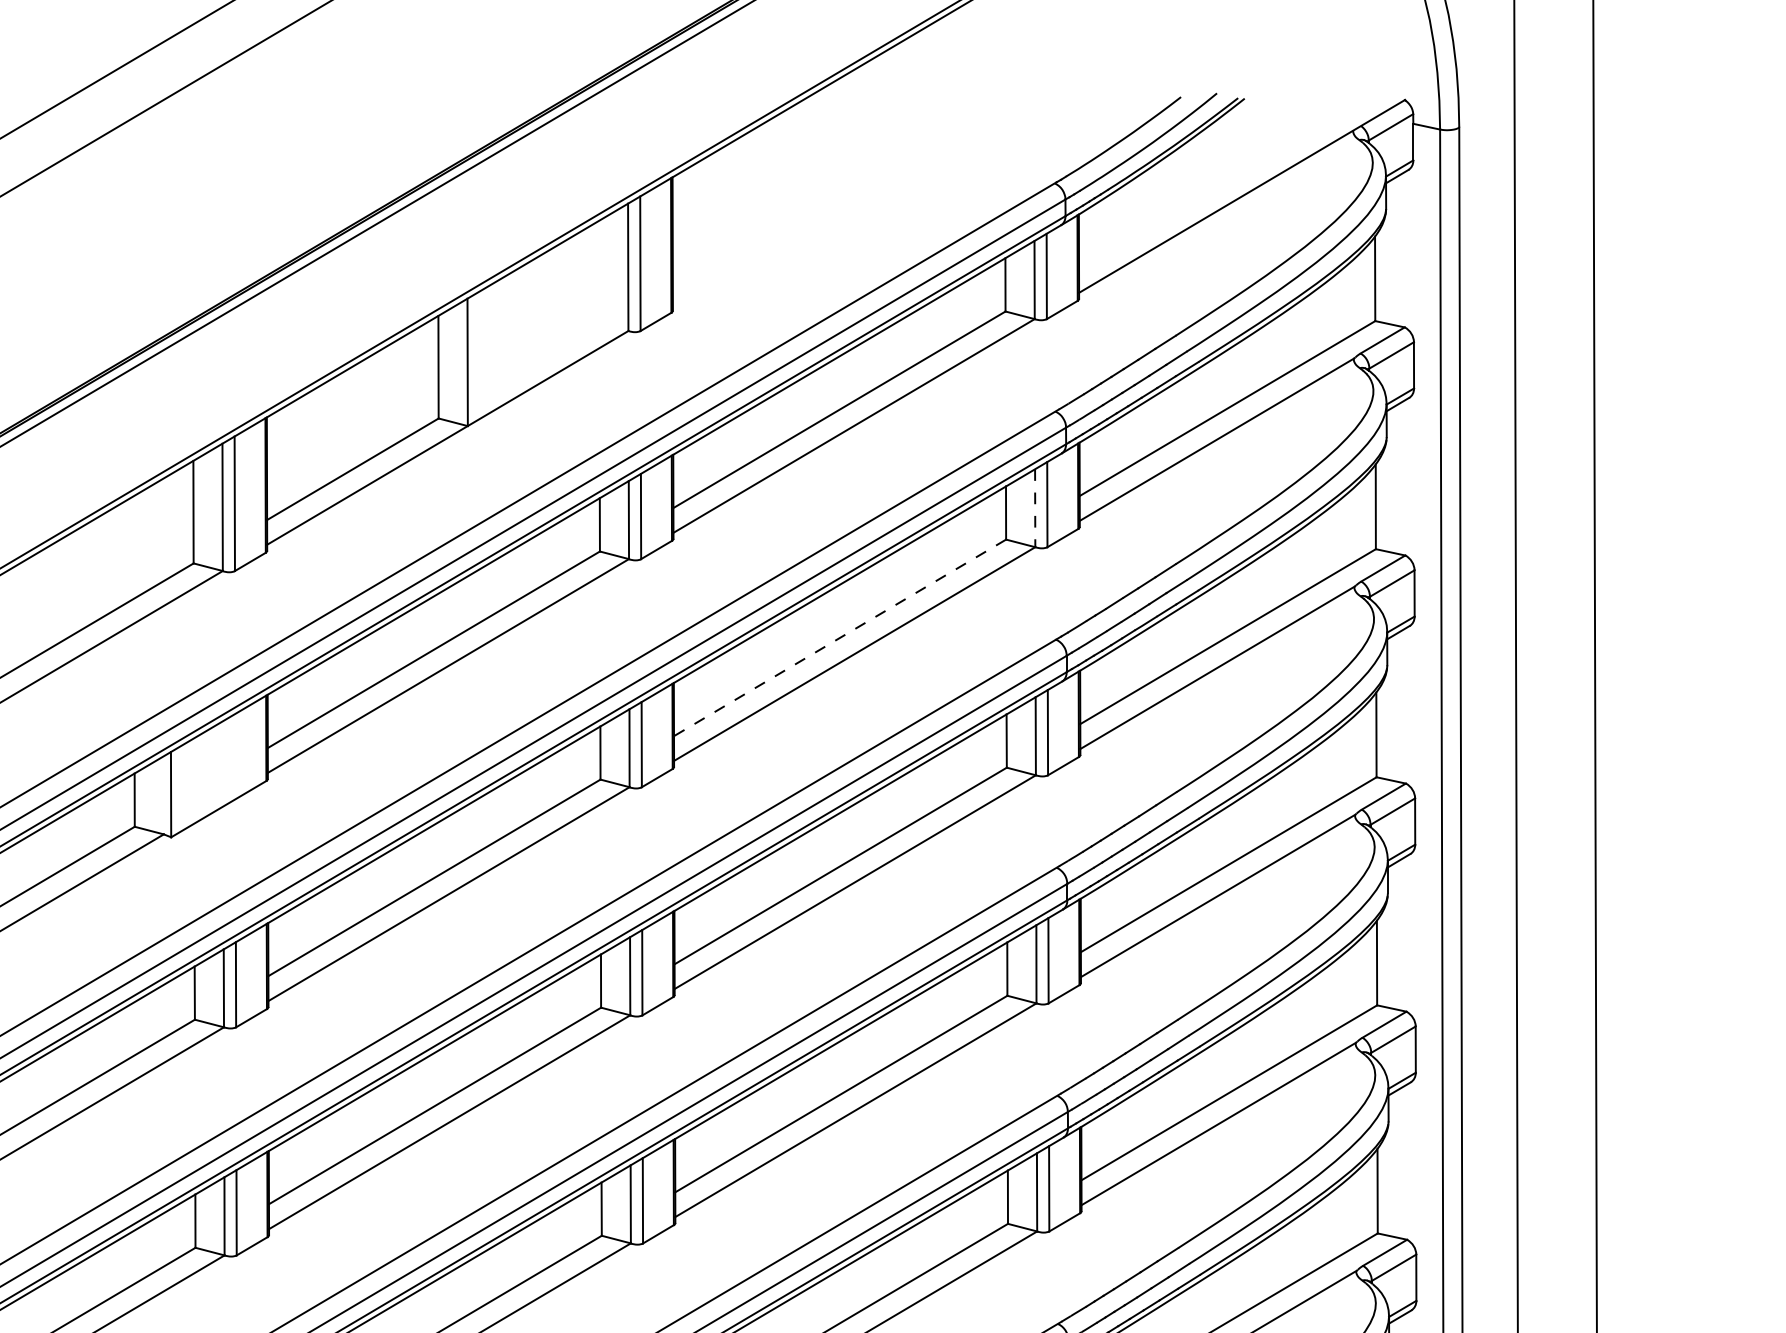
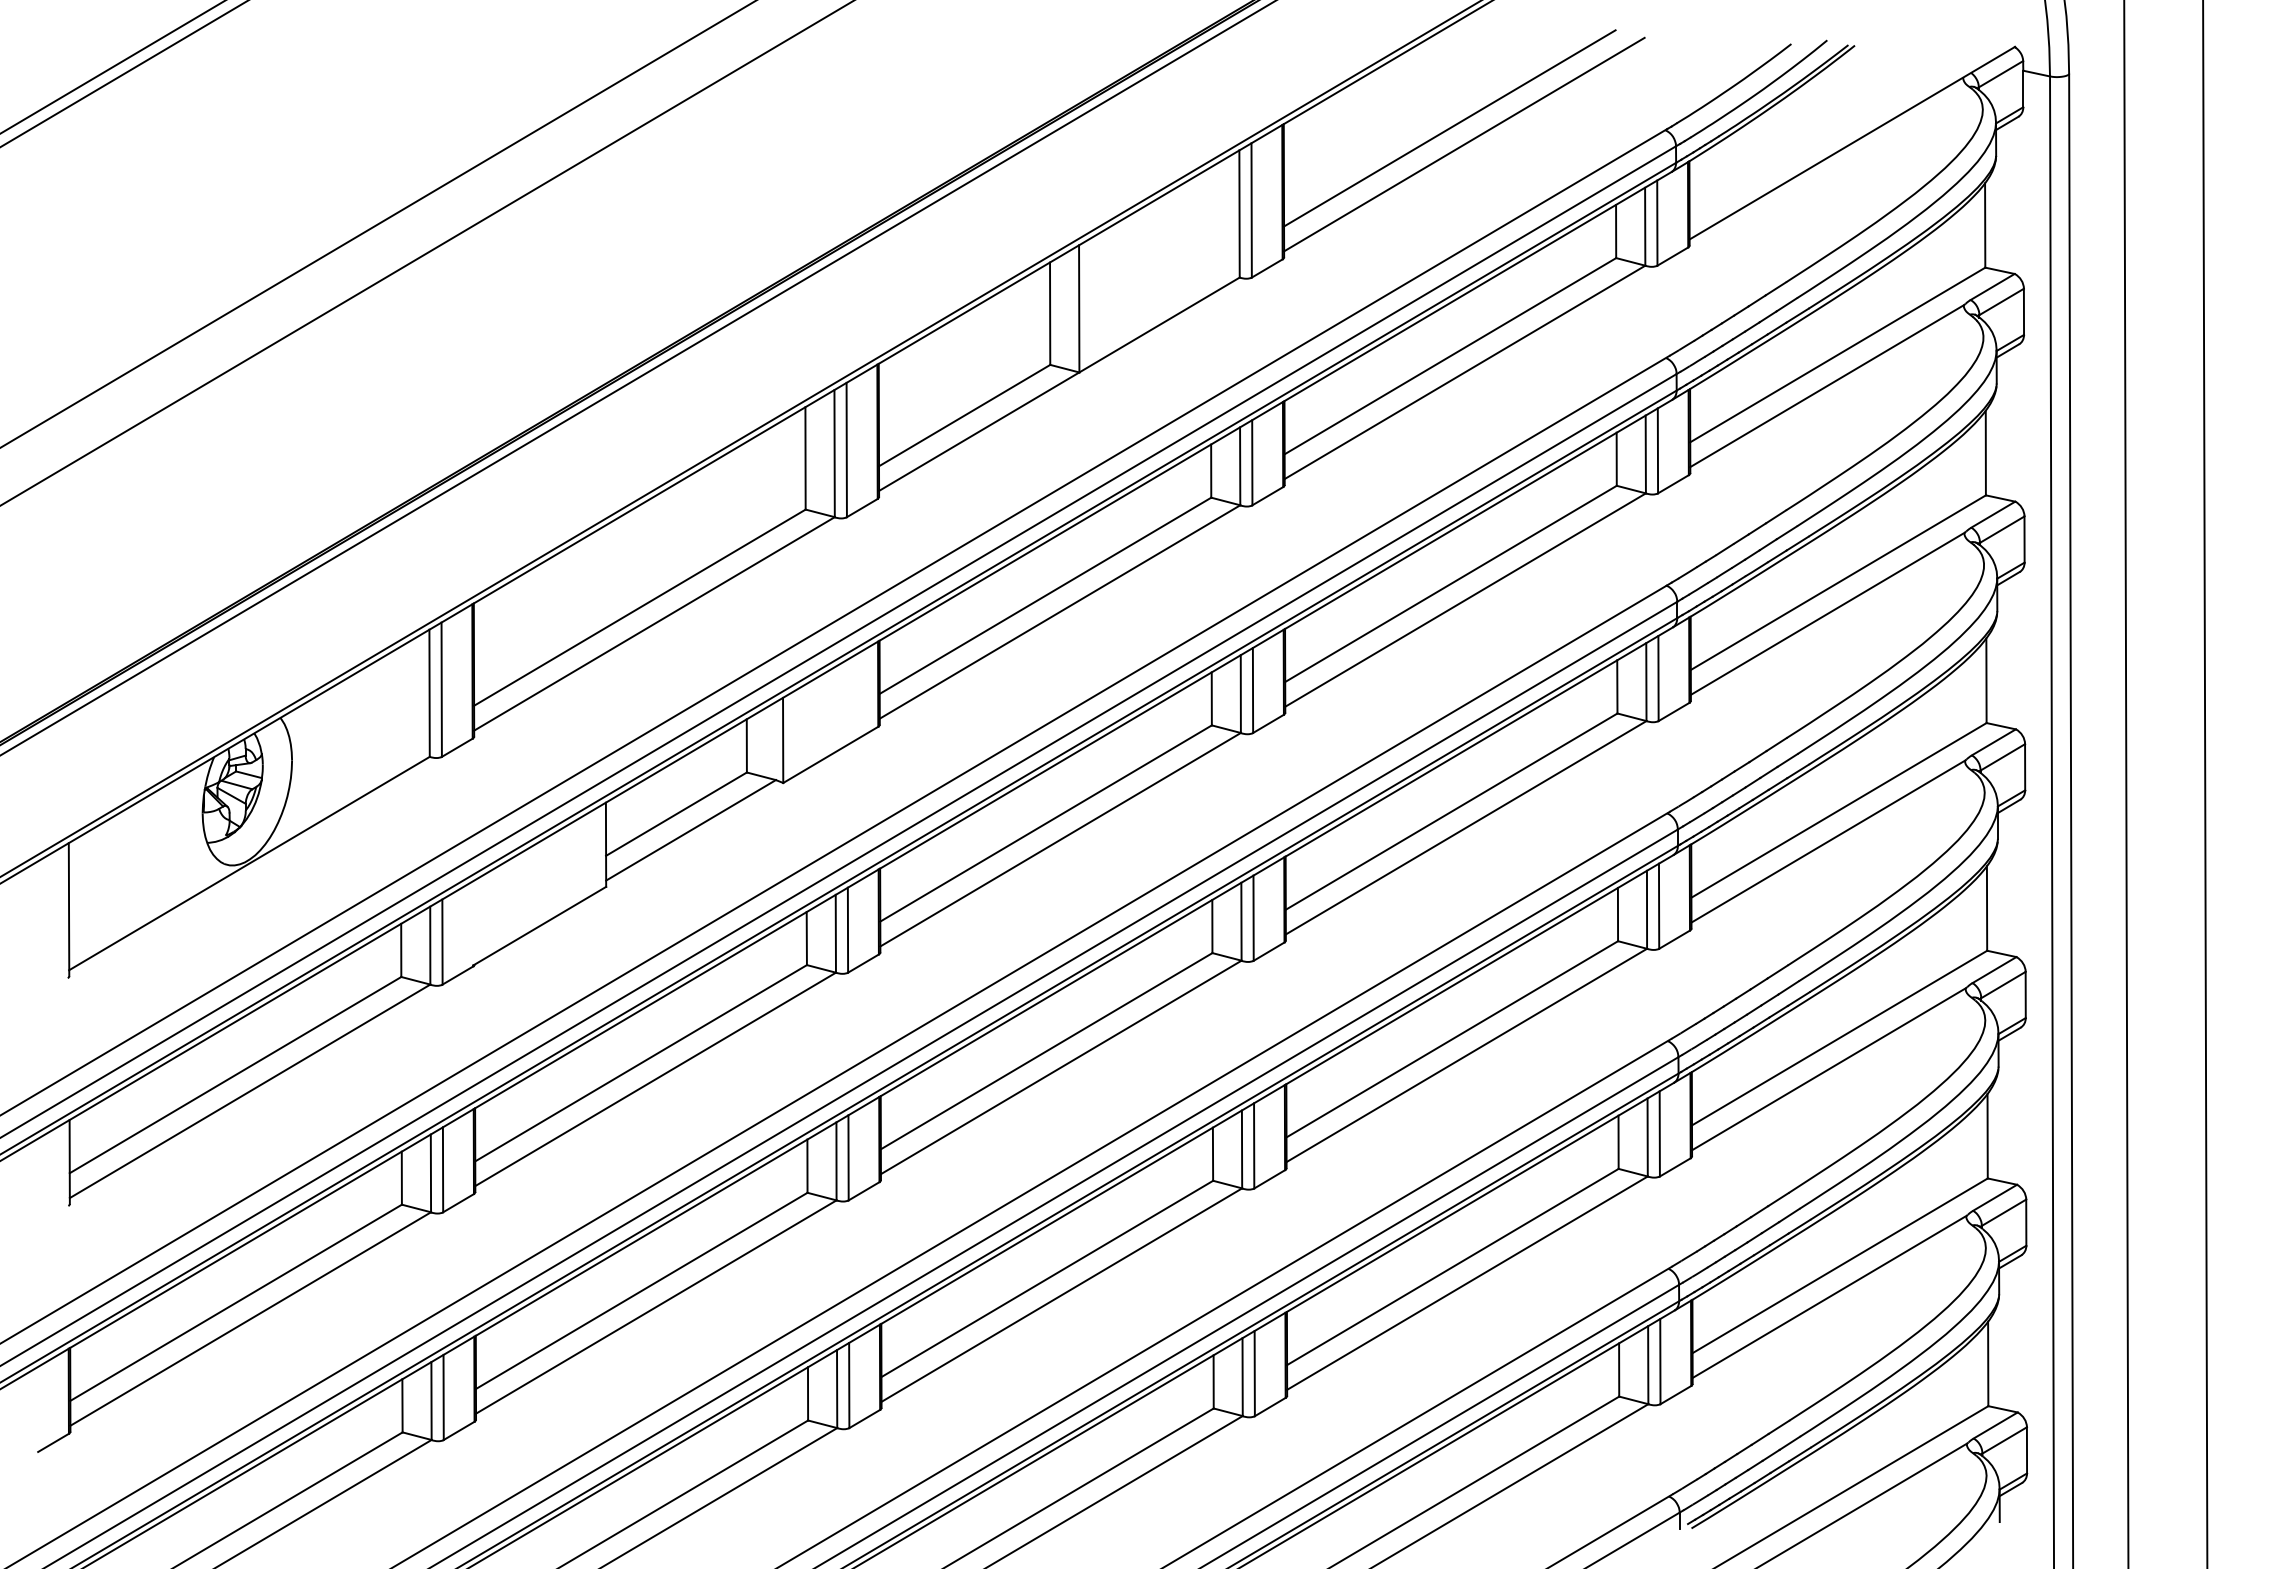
line: (838, 181) -> (1449, 128), added
line: (853, 197) -> (1464, 144), added
line: (1034, 508) -> (1645, 454), dashed -> solid
line: (839, 637) -> (1450, 583), dashed -> solid

